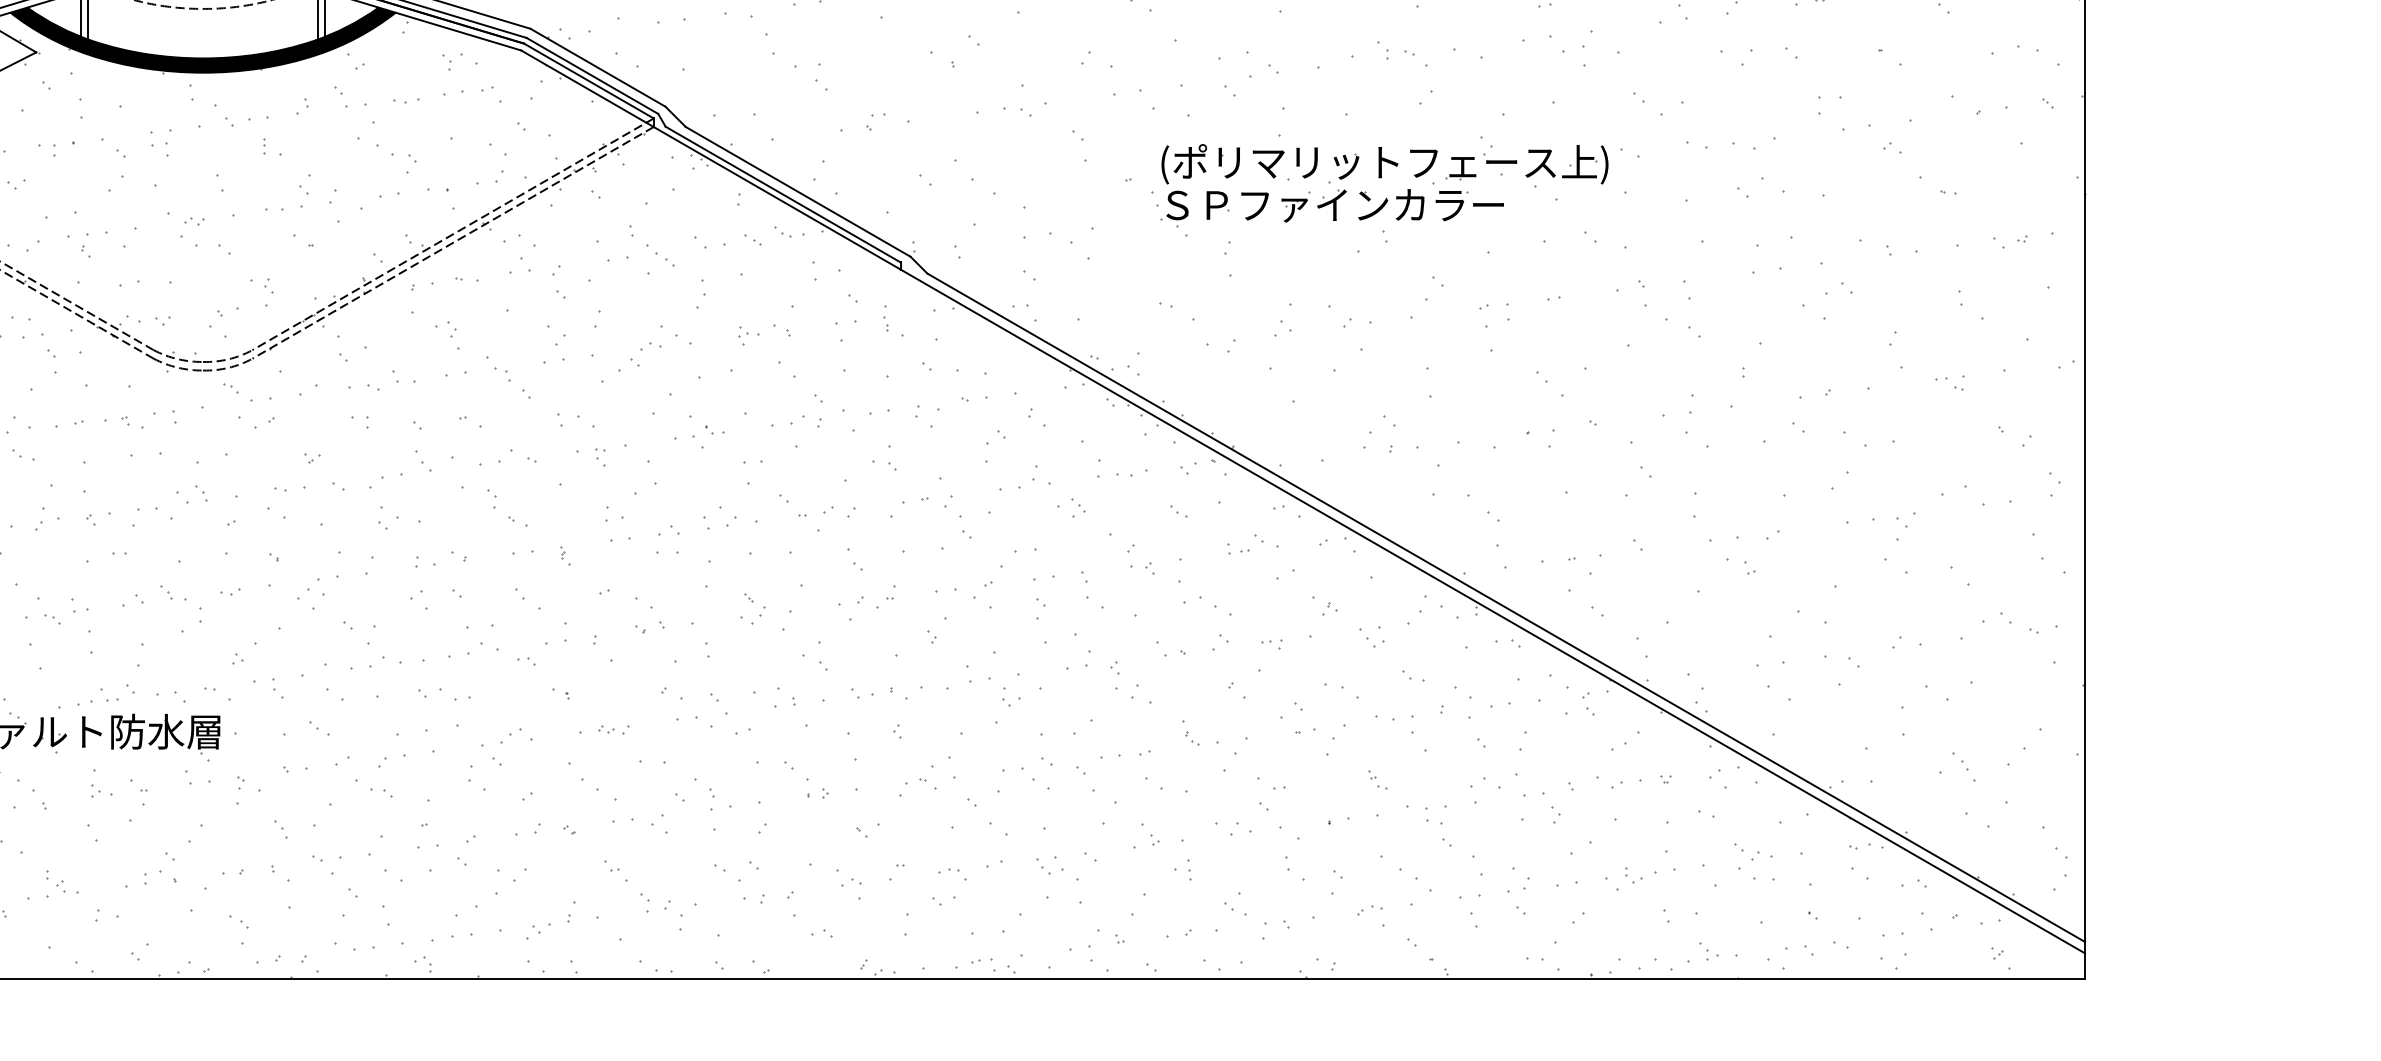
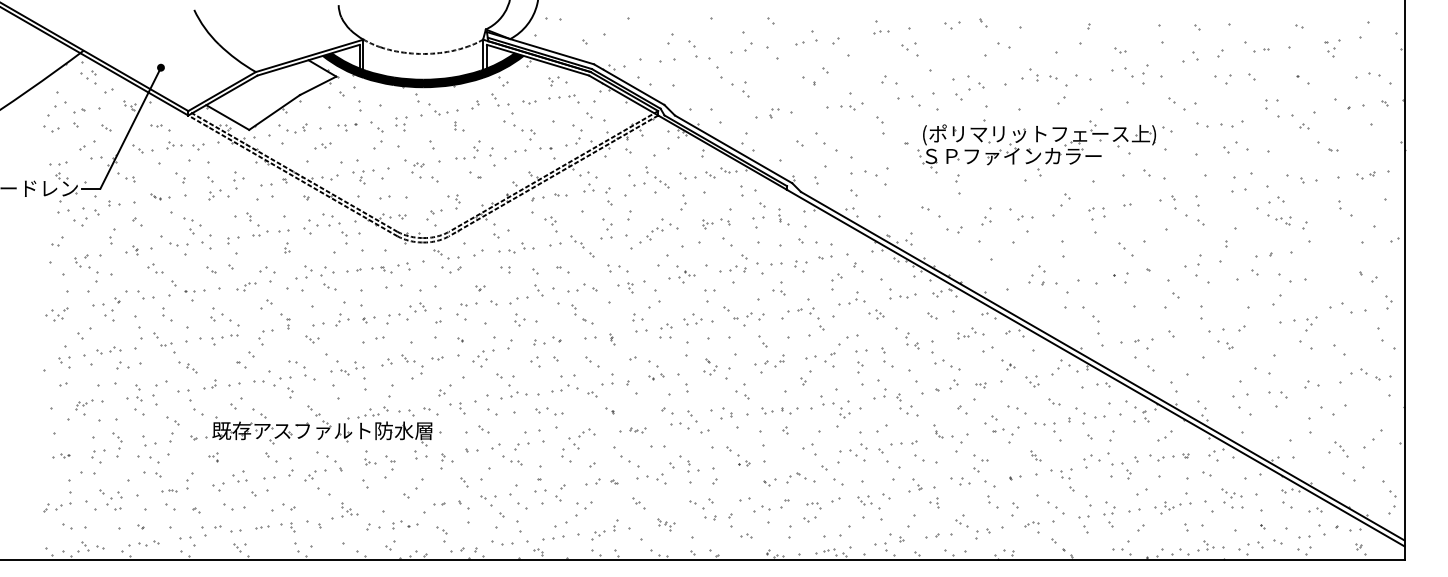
part: (1402, 54) -> (1048, 77), size x1.4
part: (1950, 382) -> (1283, 220), moved
part: (1172, 648) -> (928, 387), size x1.6
part: (918, 786) -> (796, 477), moved
part: (161, 876) -> (401, 524), moved
part: (849, 884) -> (760, 510), size x1.6
part: (669, 911) -> (666, 524), size x0.6

